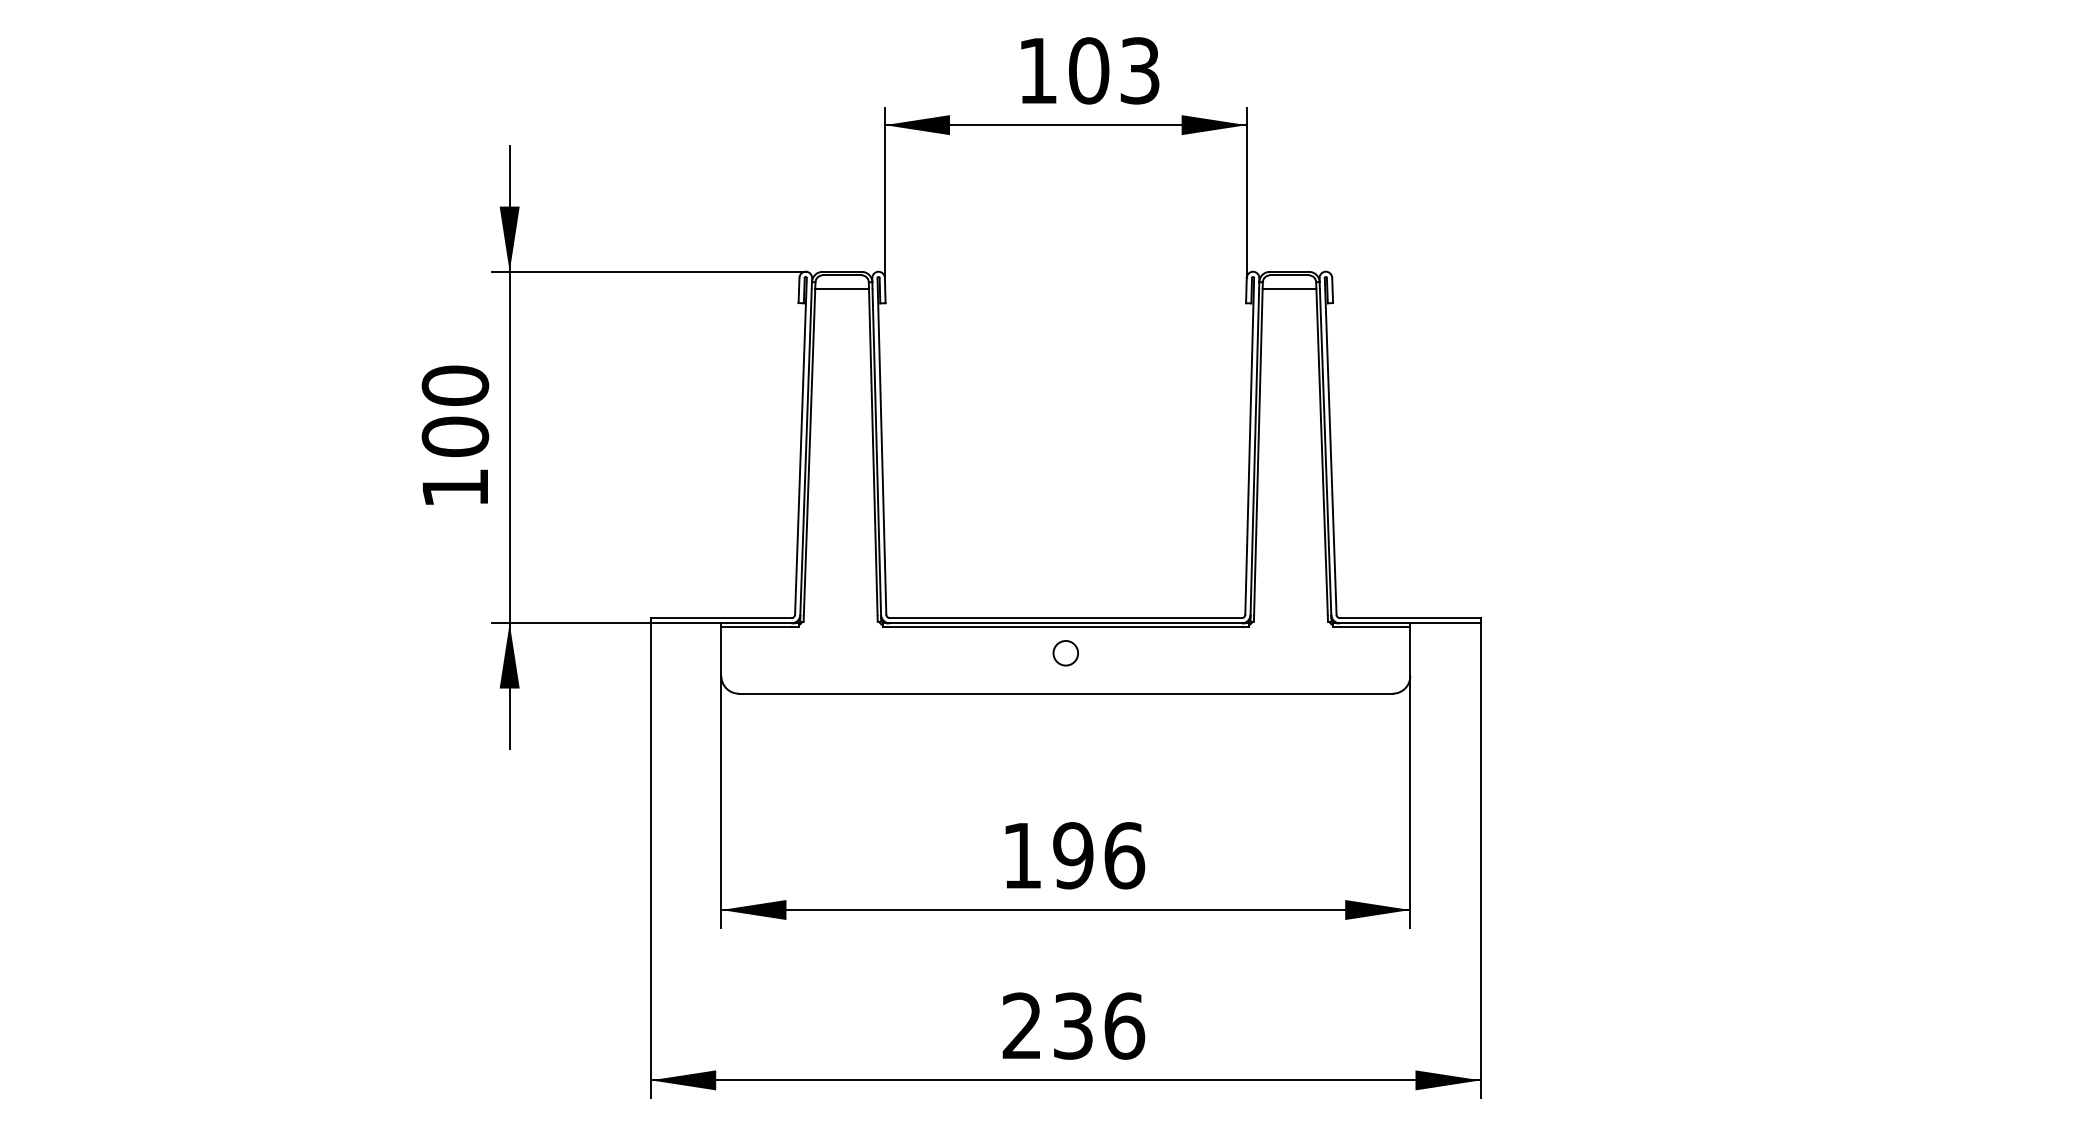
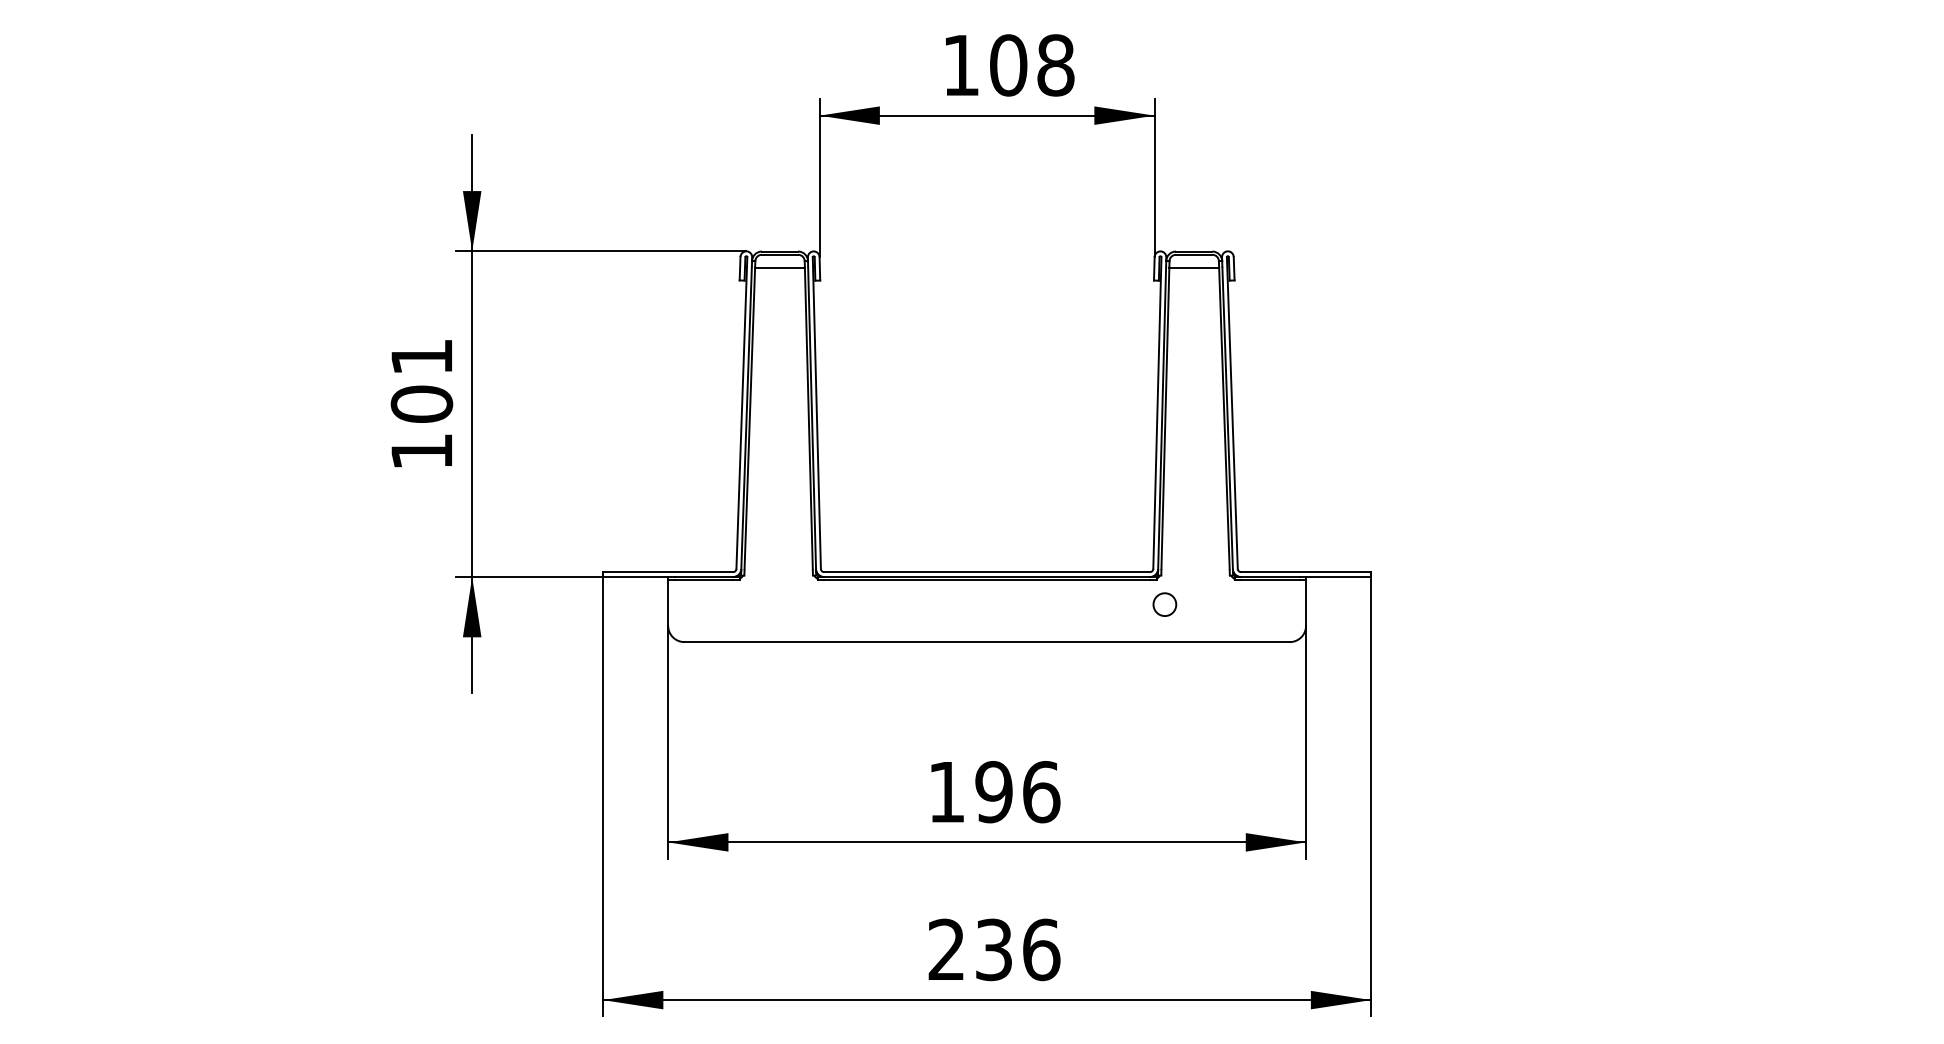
text: (1140, 70) -> (1056, 65), 103 -> 108
text: (455, 385) -> (422, 356), 100 -> 101
circle: (1065, 653) -> (1164, 604), moved

